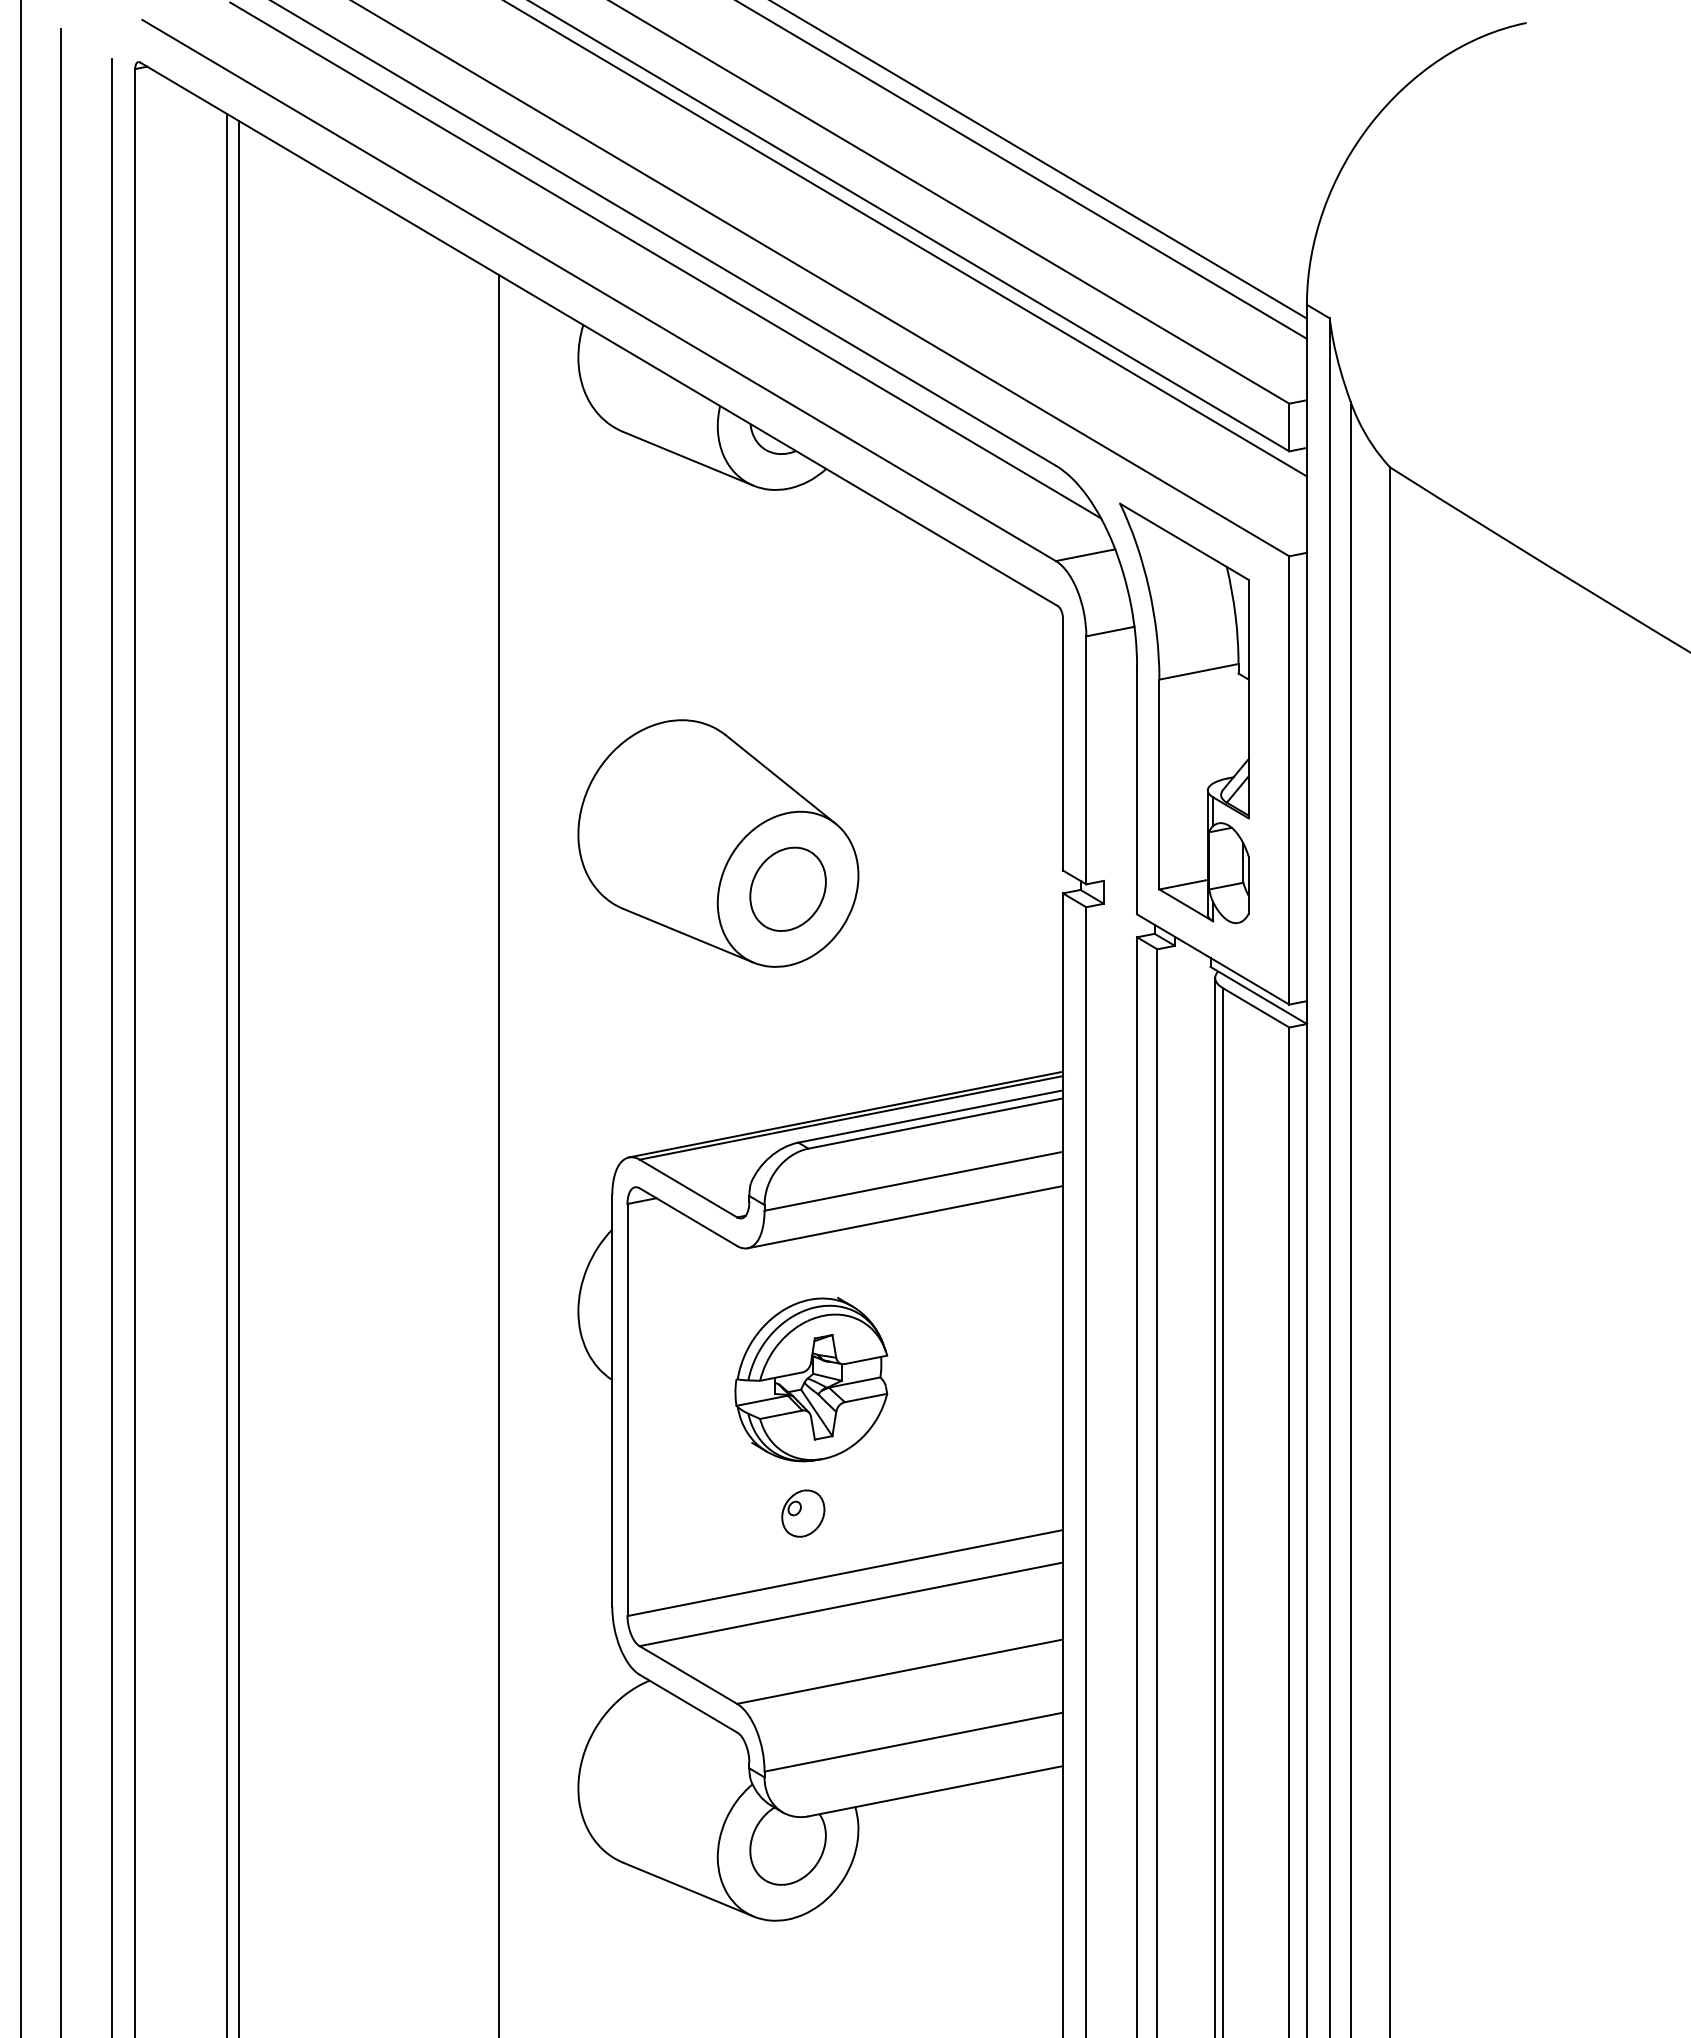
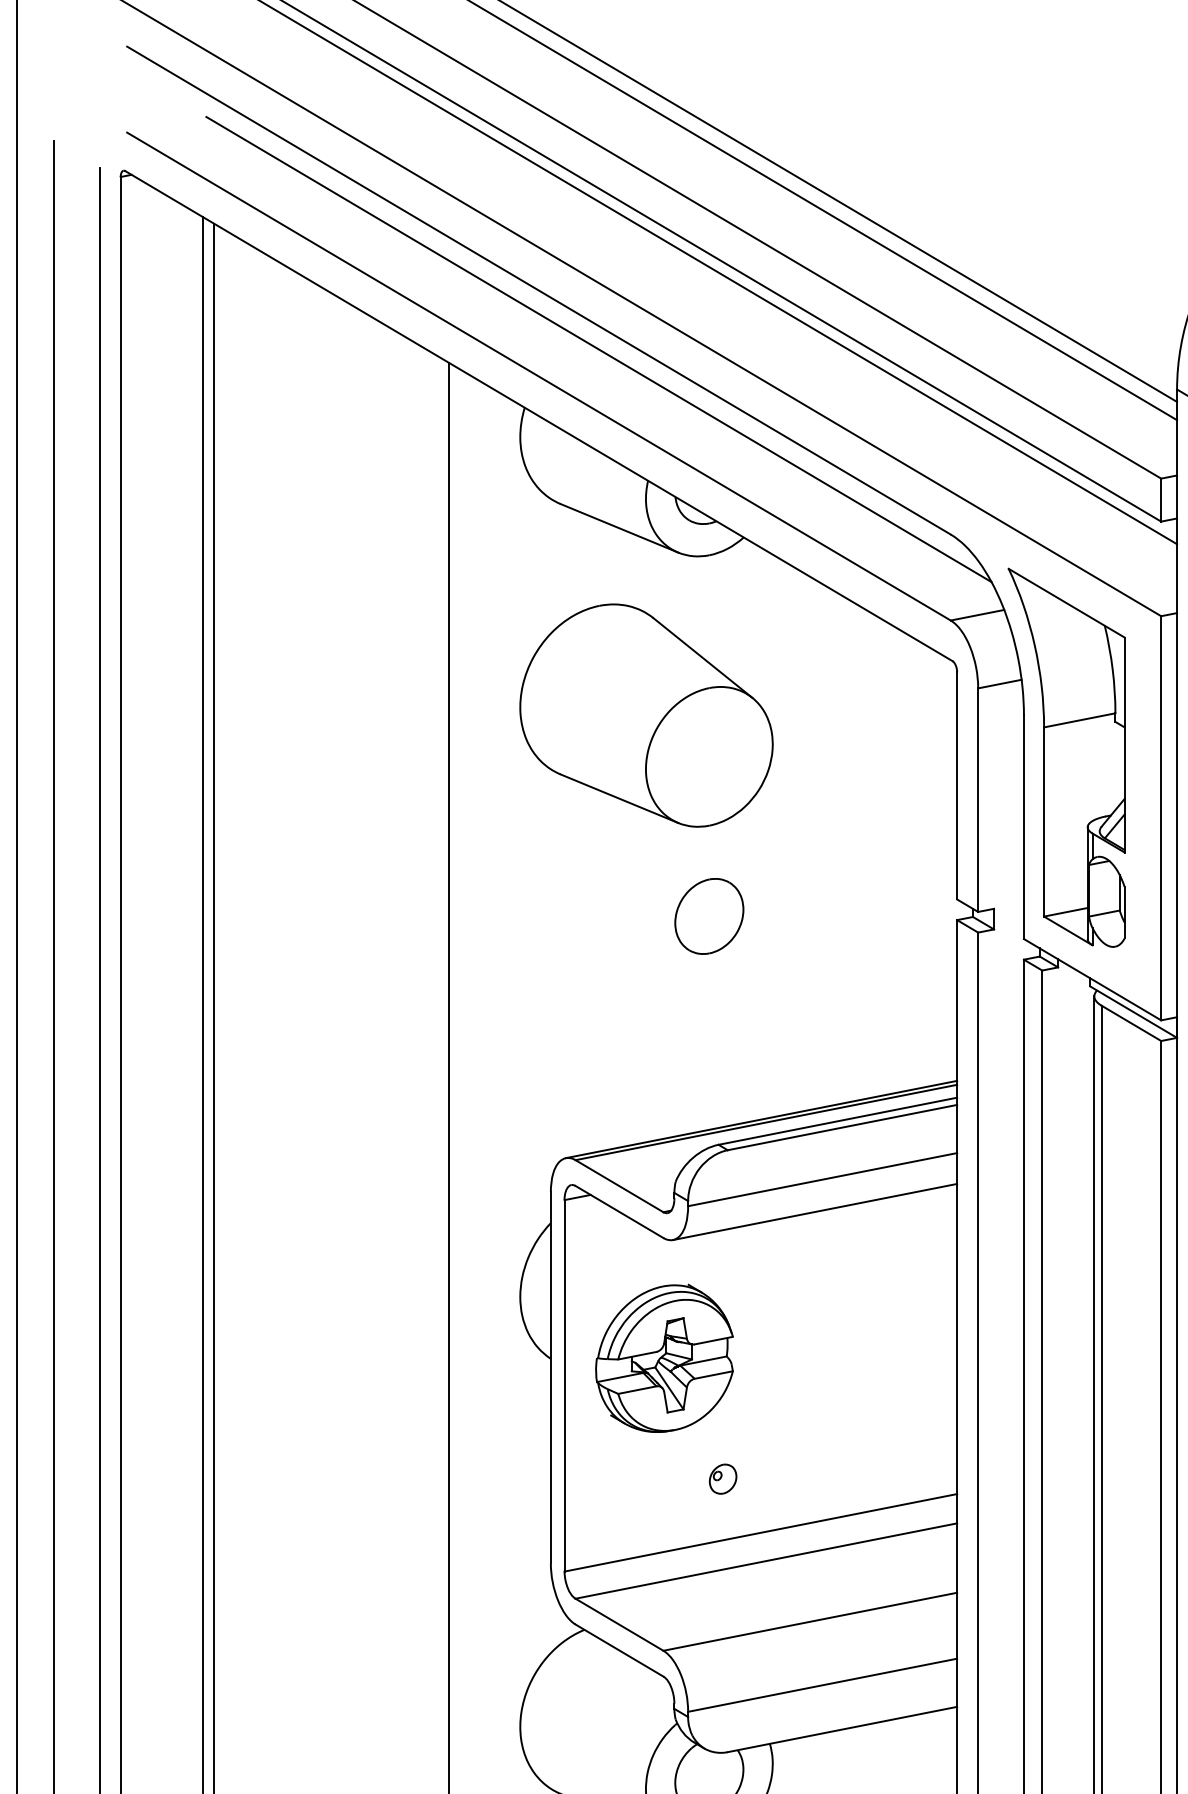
part: (718, 843) -> (646, 715), moved
part: (811, 1379) -> (664, 1358), moved
part: (803, 1513) -> (723, 1479), size x0.7

